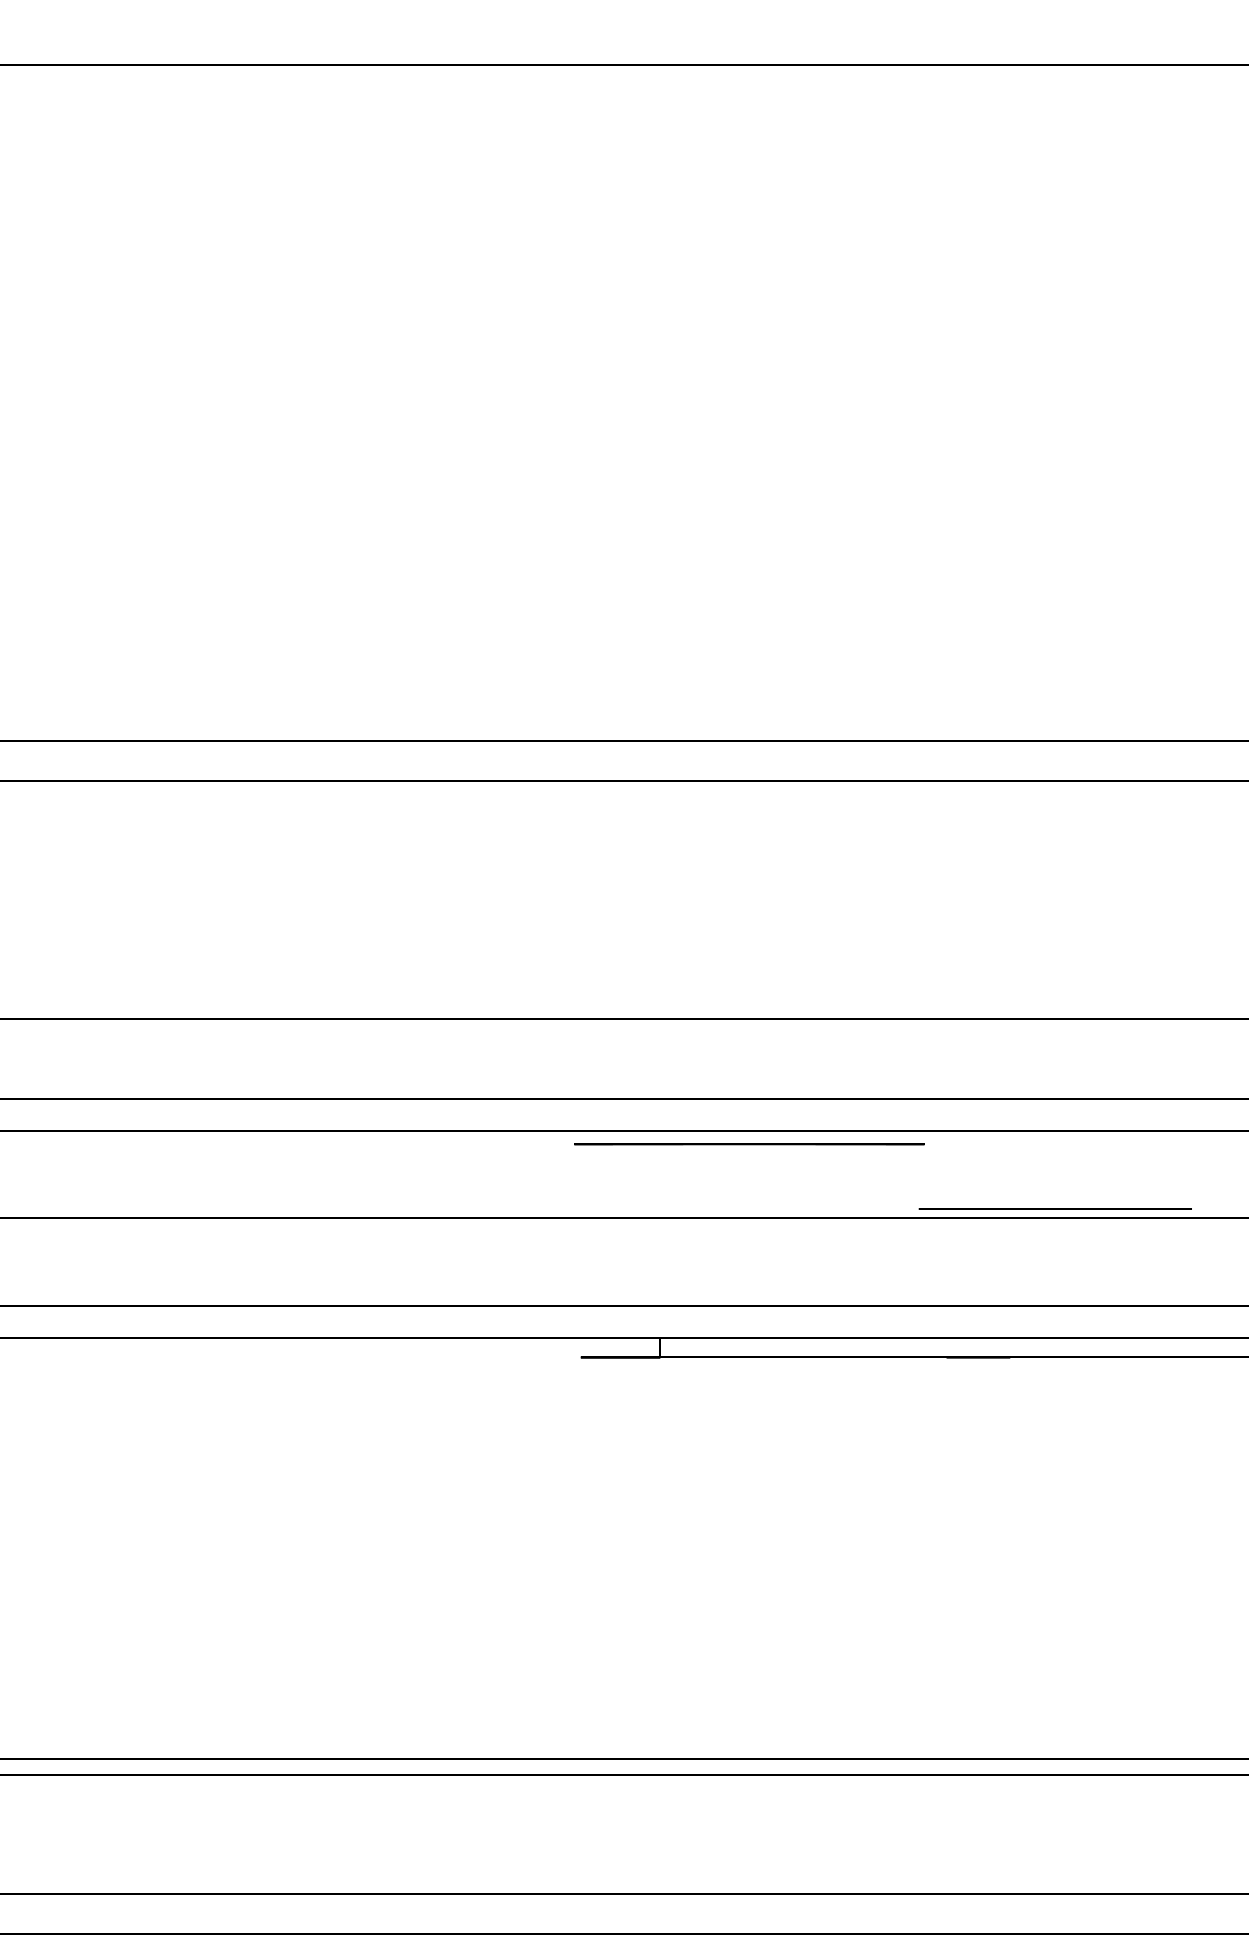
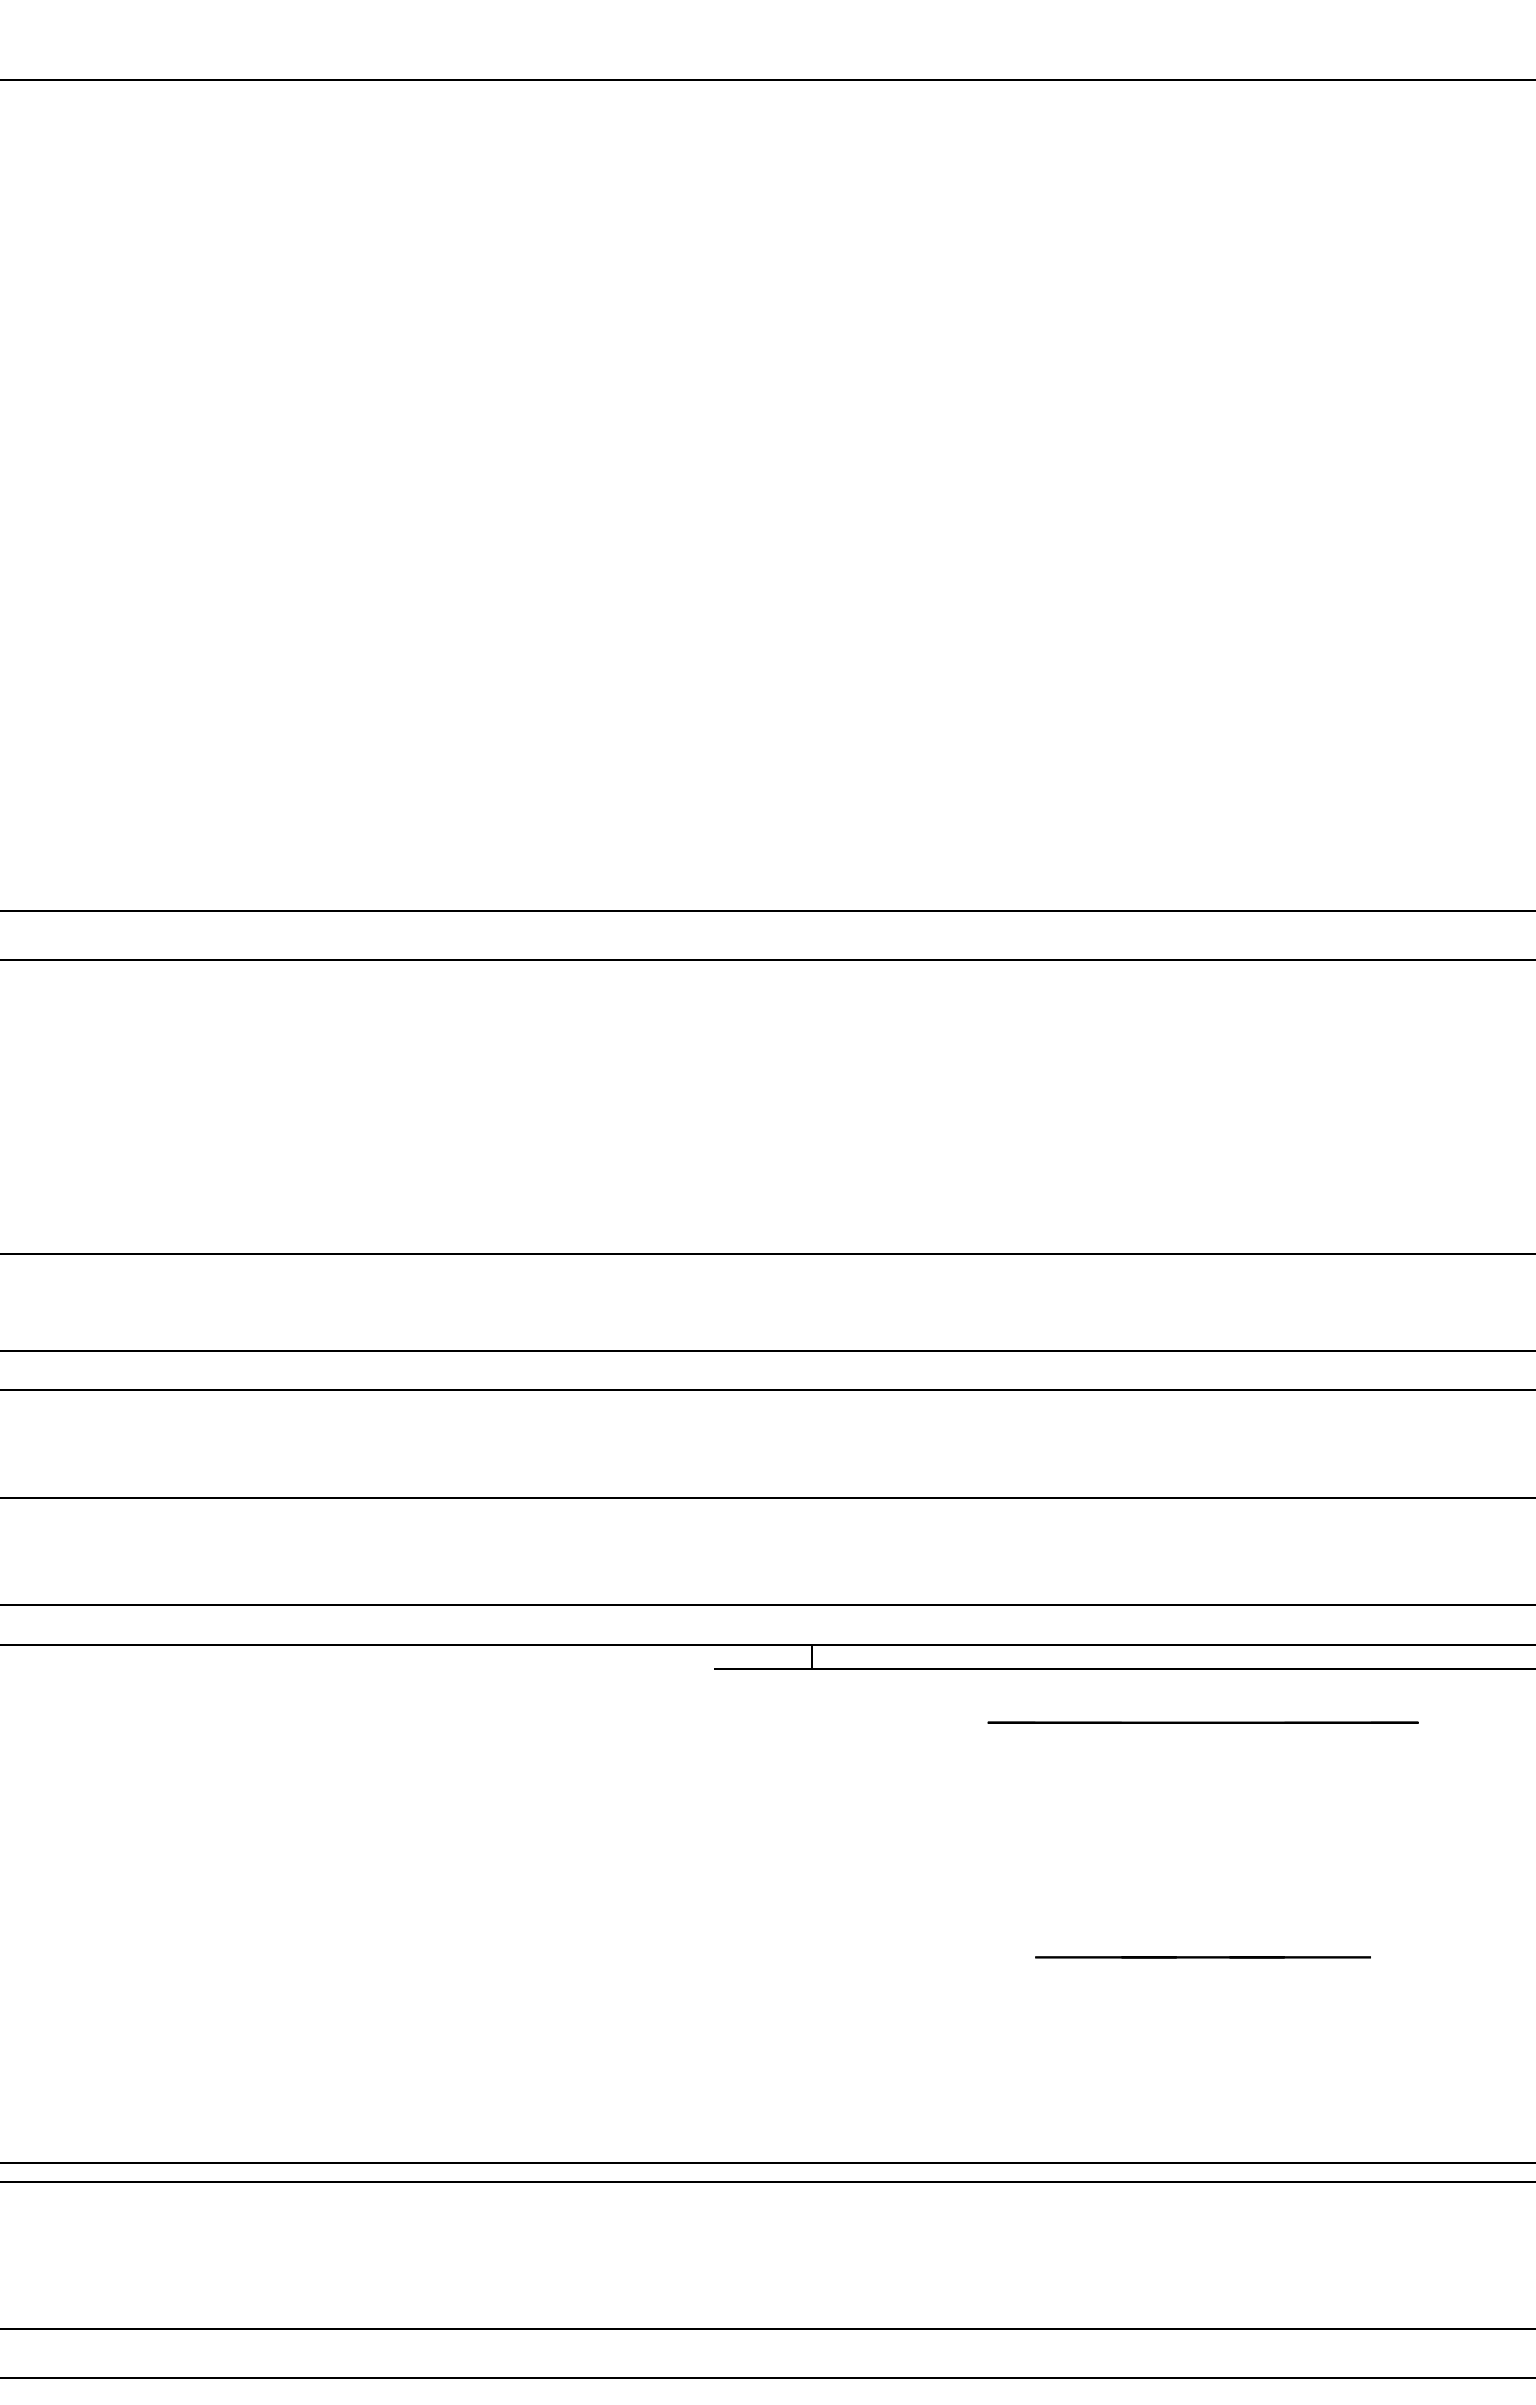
line: (749, 1144) -> (1203, 1723), moved
line: (1054, 1208) -> (1201, 1956), moved

